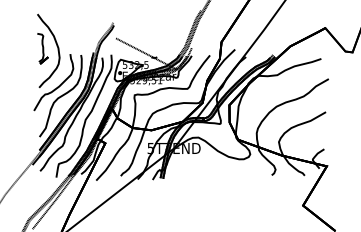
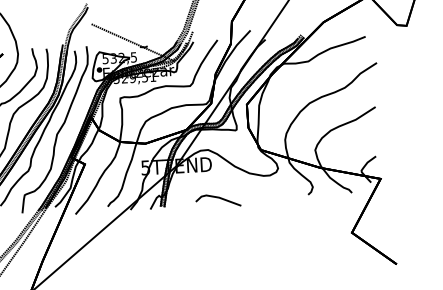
line: (203, 174) -> (217, 198), added

